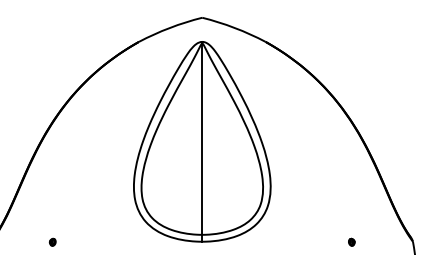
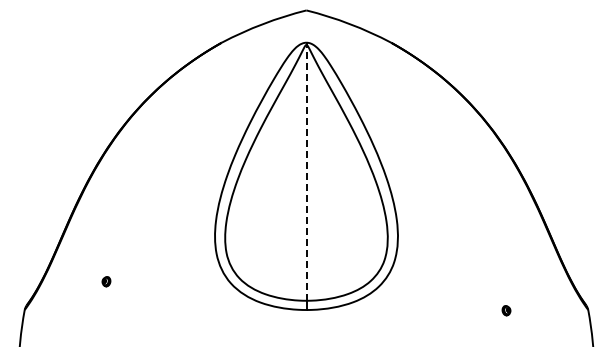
line: (202, 138) -> (306, 172), solid -> dashed
part: (52, 242) -> (106, 281), moved

